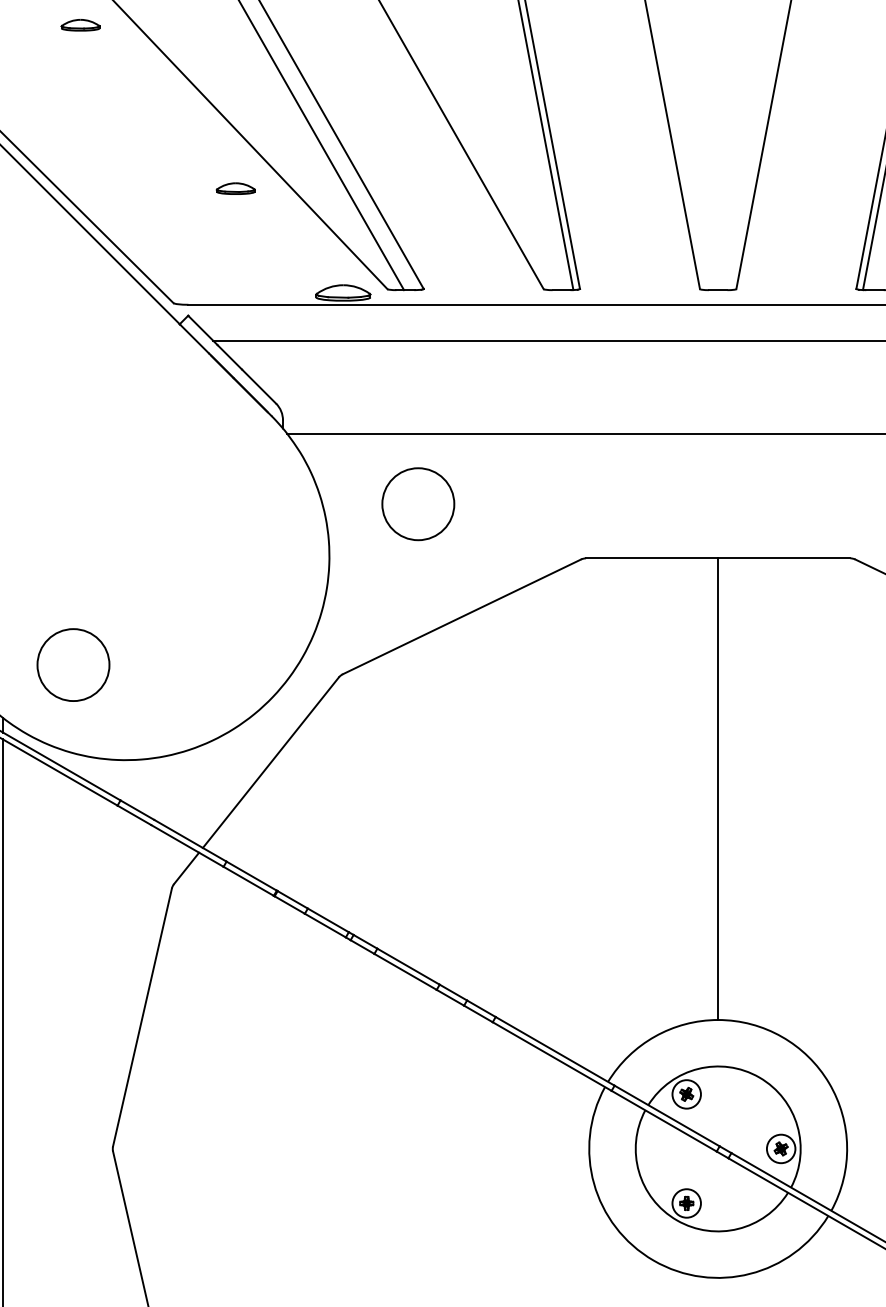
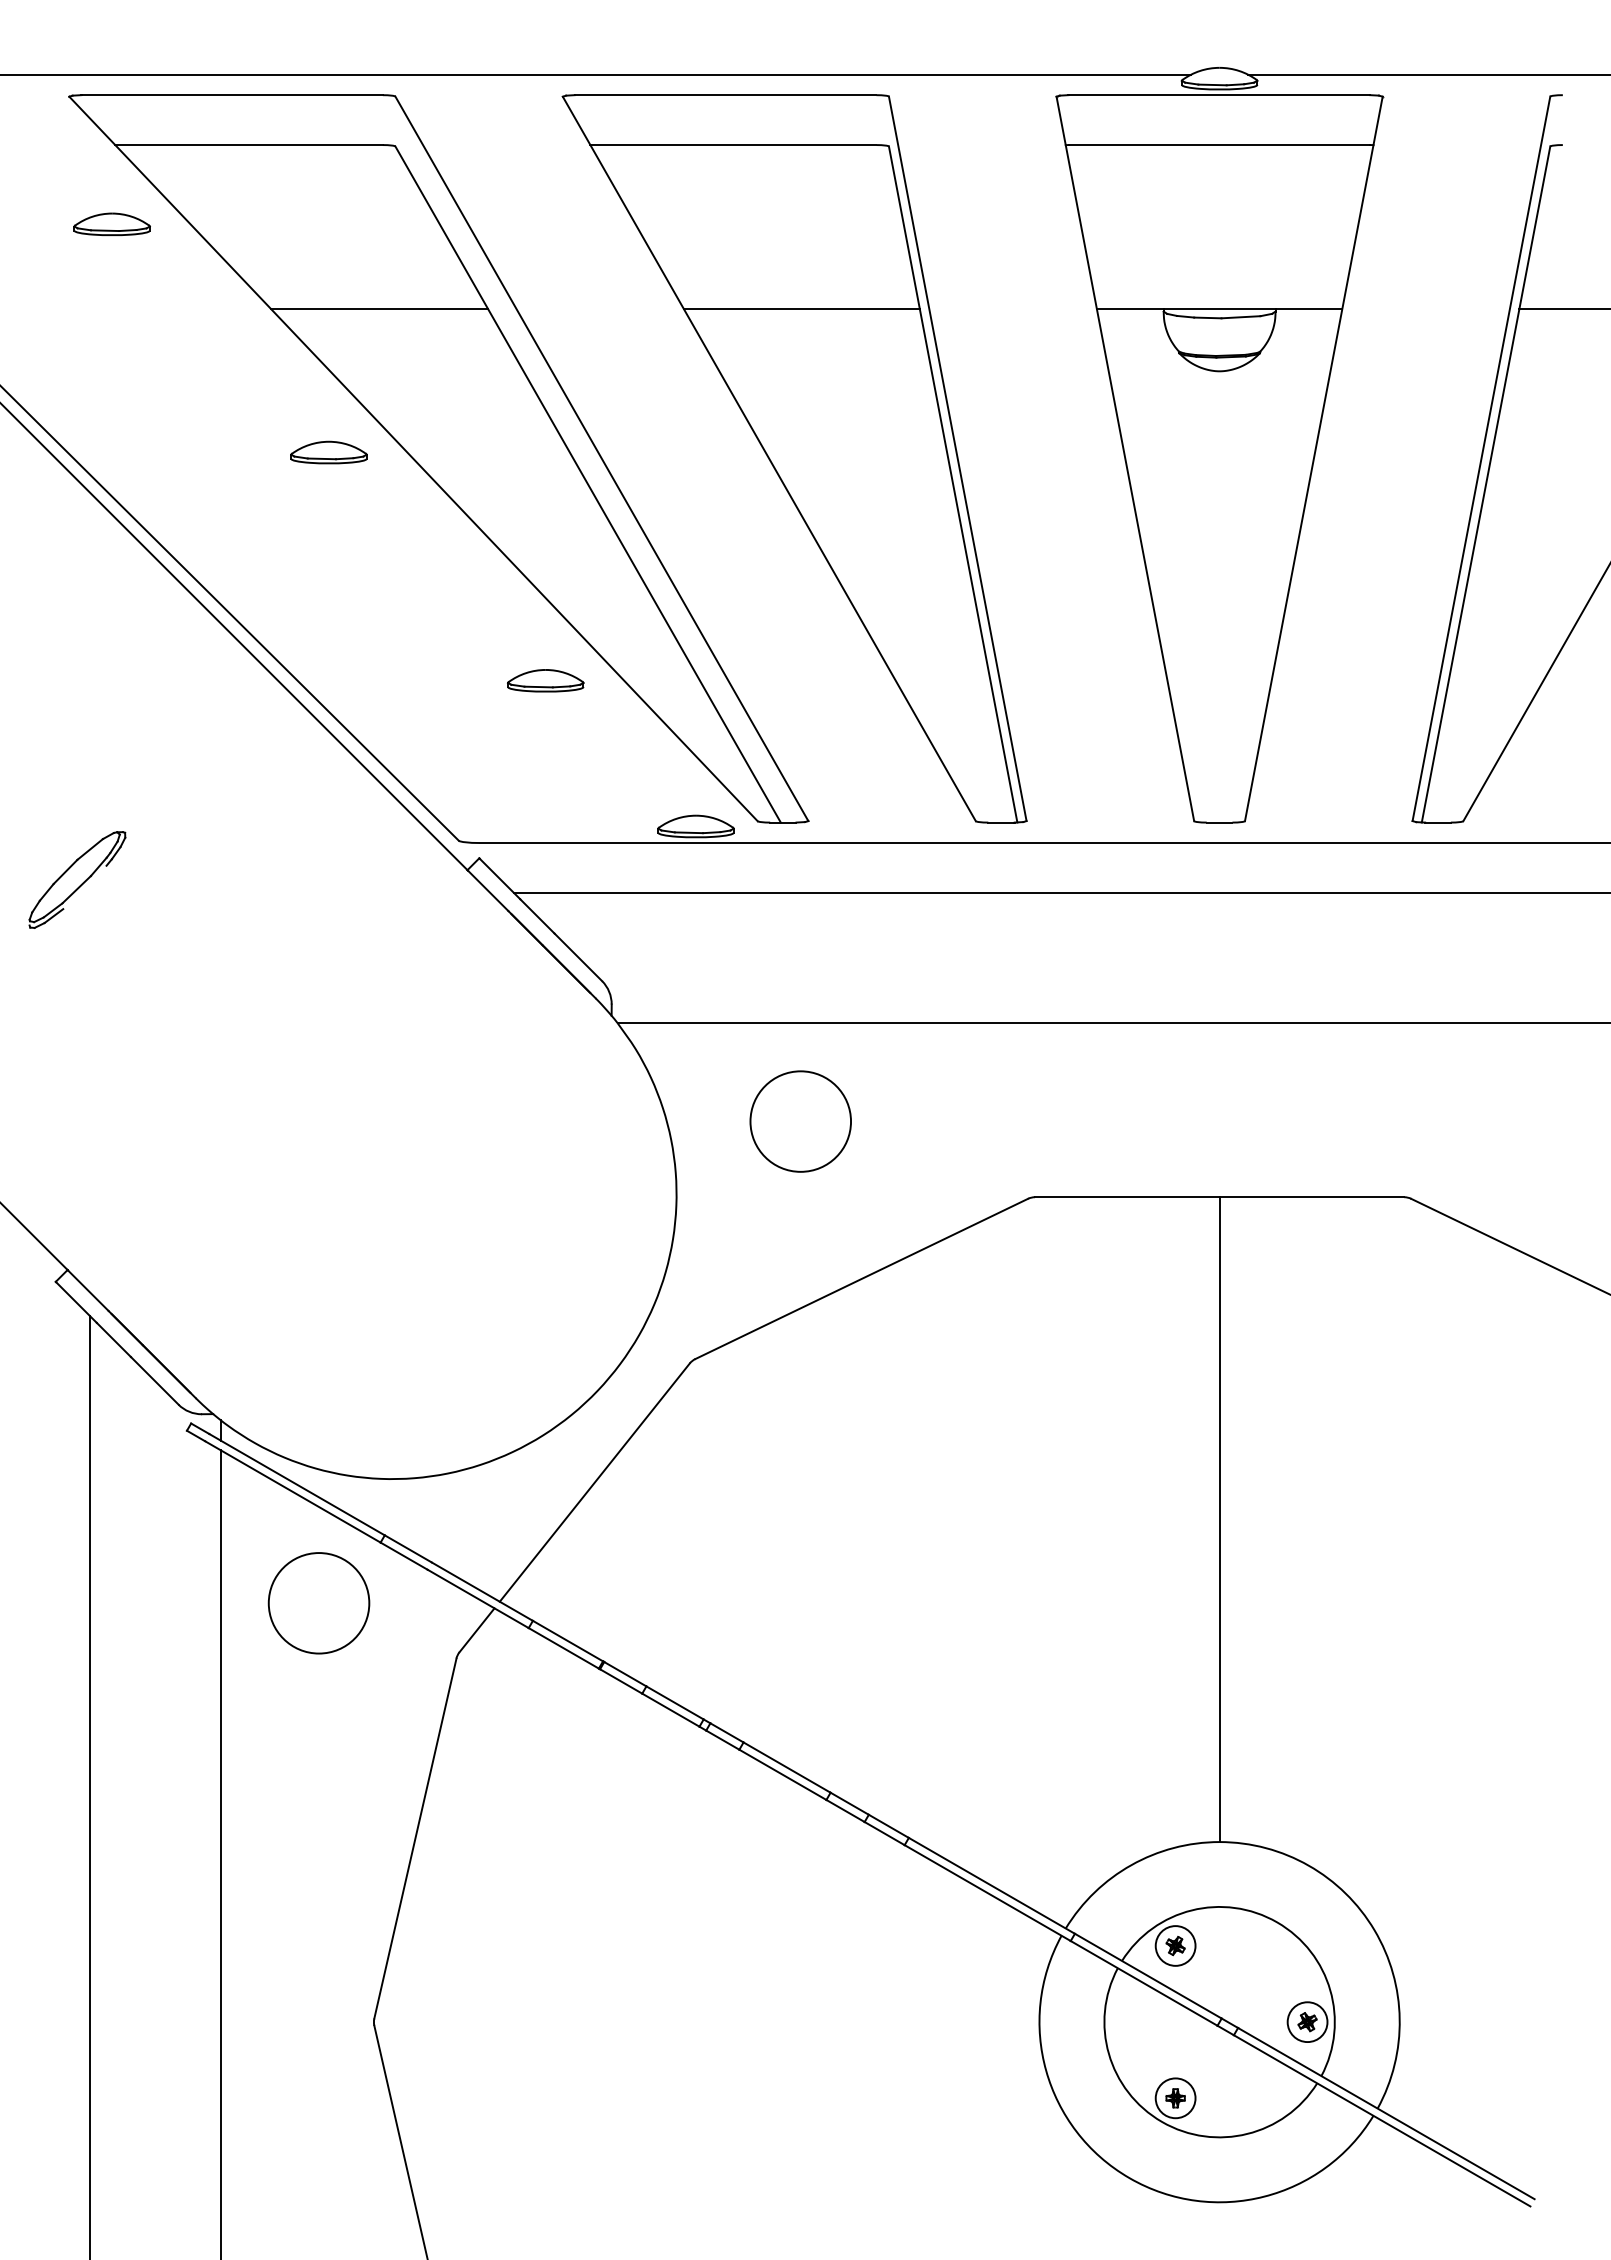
part: (80, 25) -> (328, 452), size x1.43
part: (235, 188) -> (545, 680), size x1.43
circle: (73, 665) -> (318, 1603), moved

